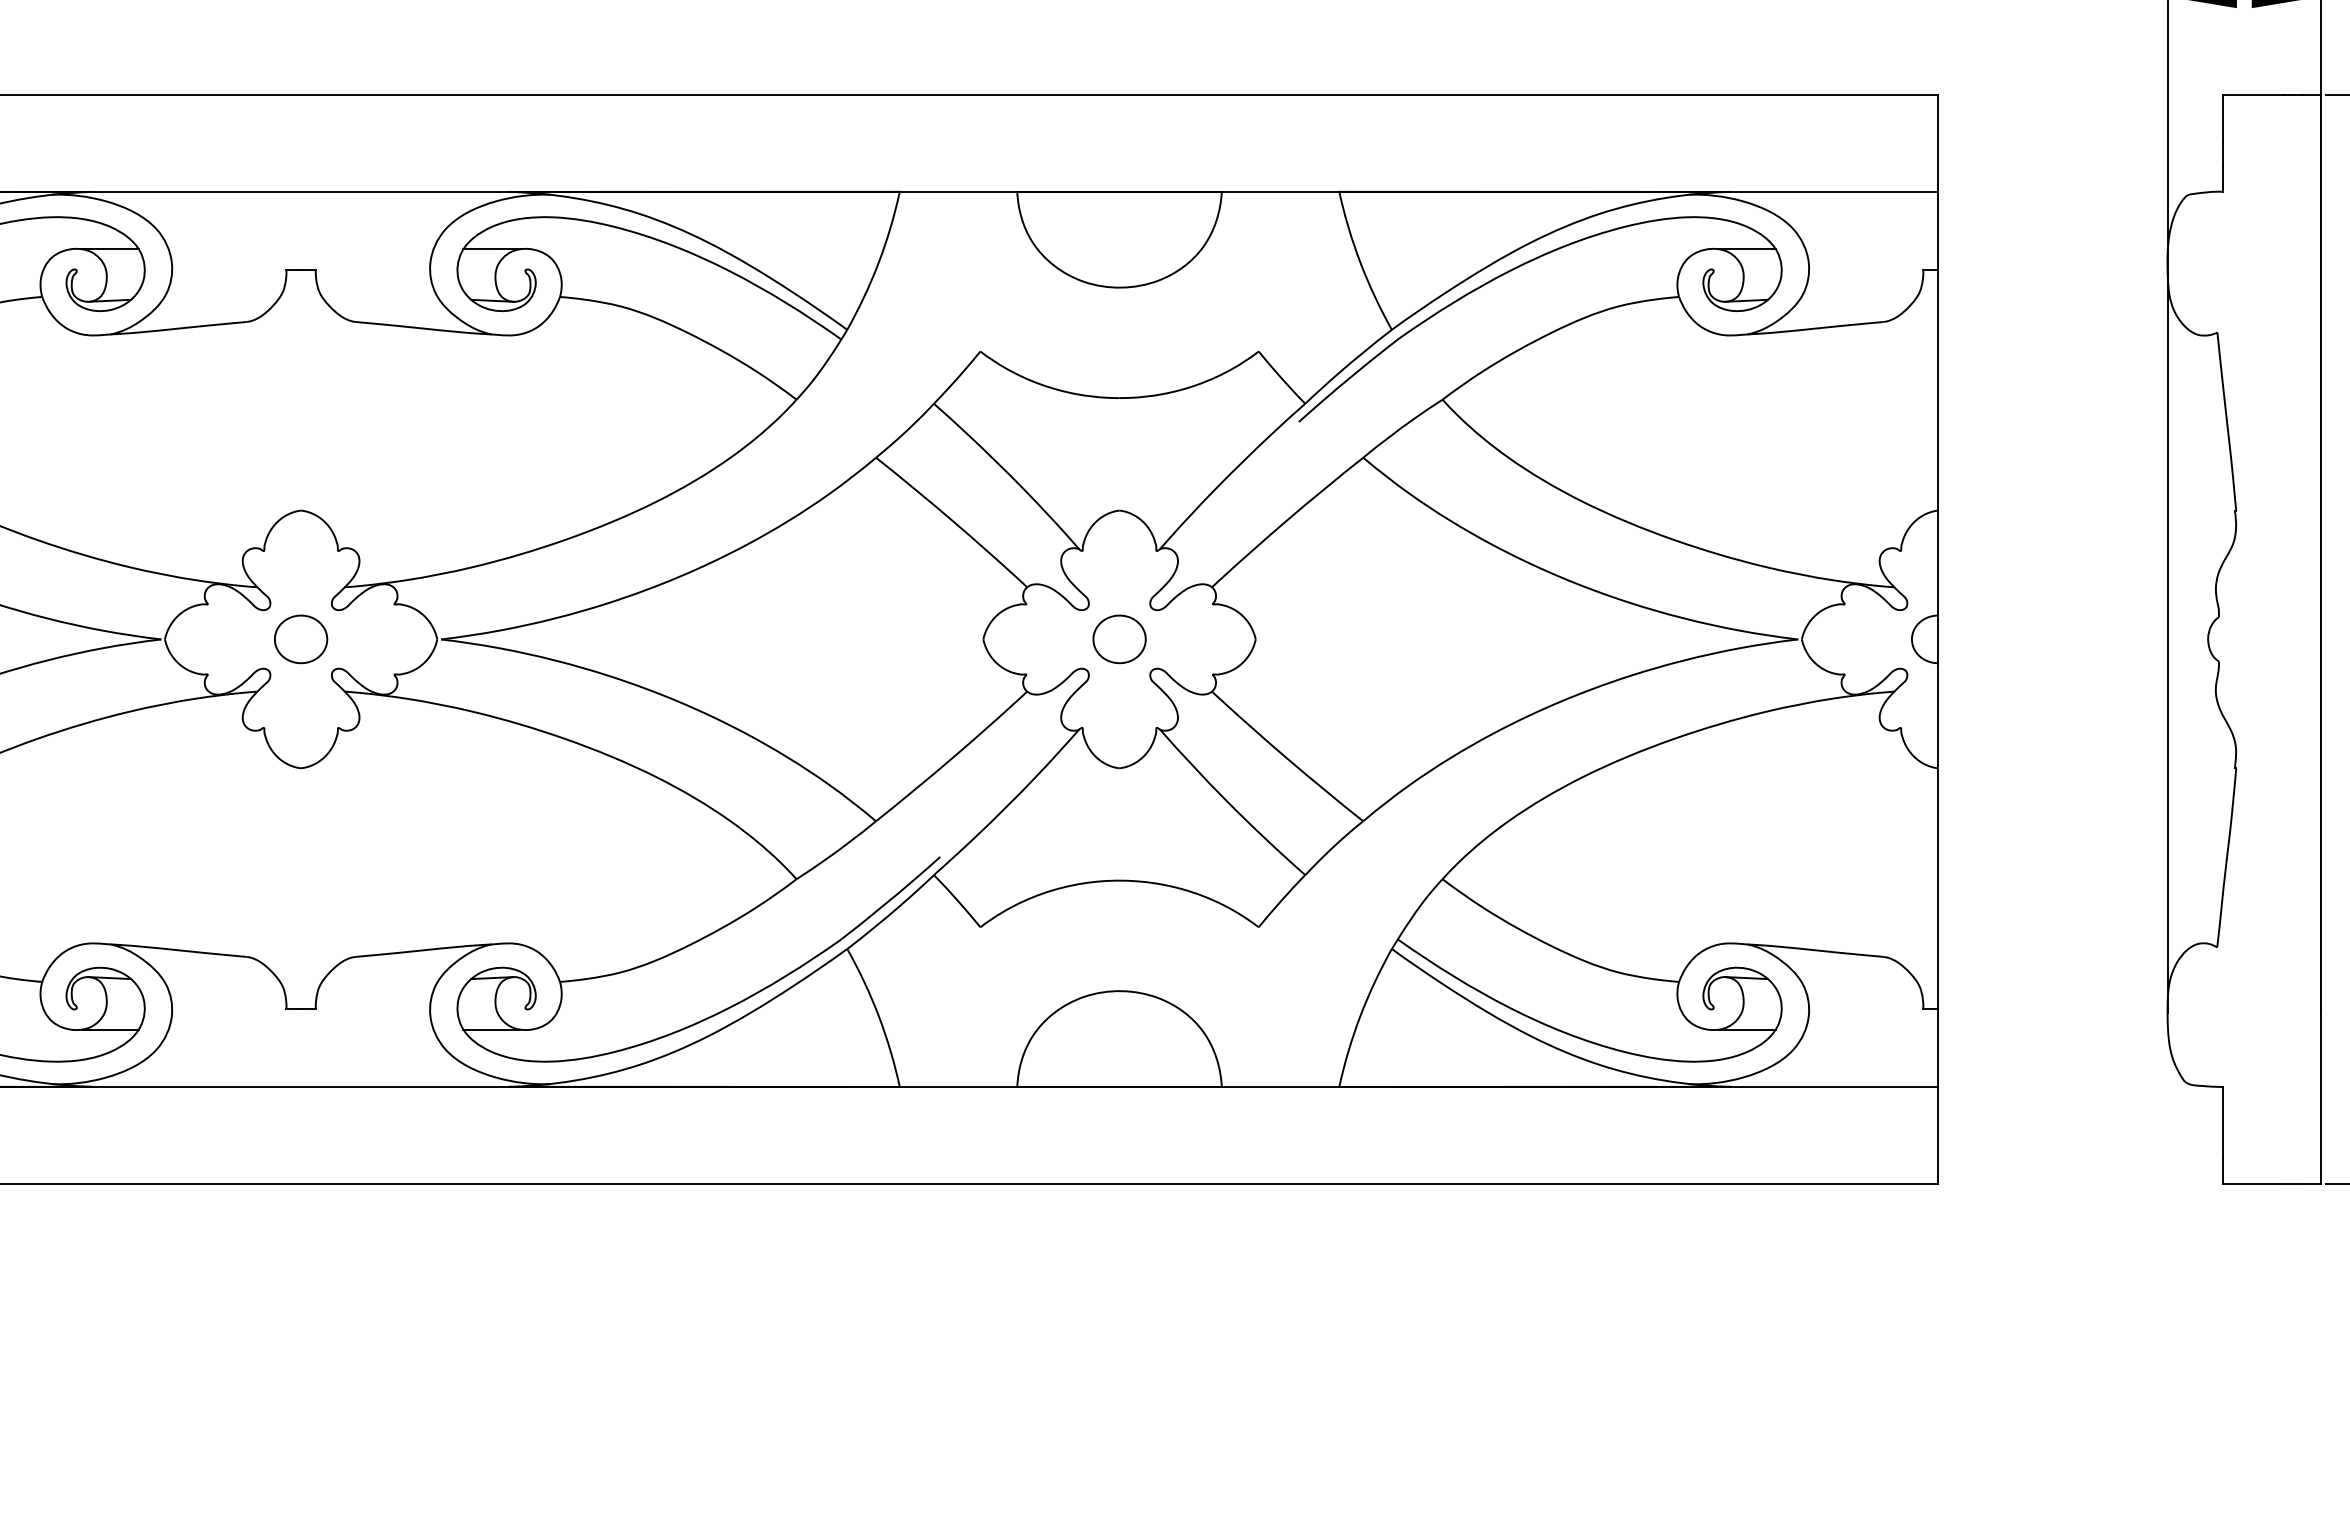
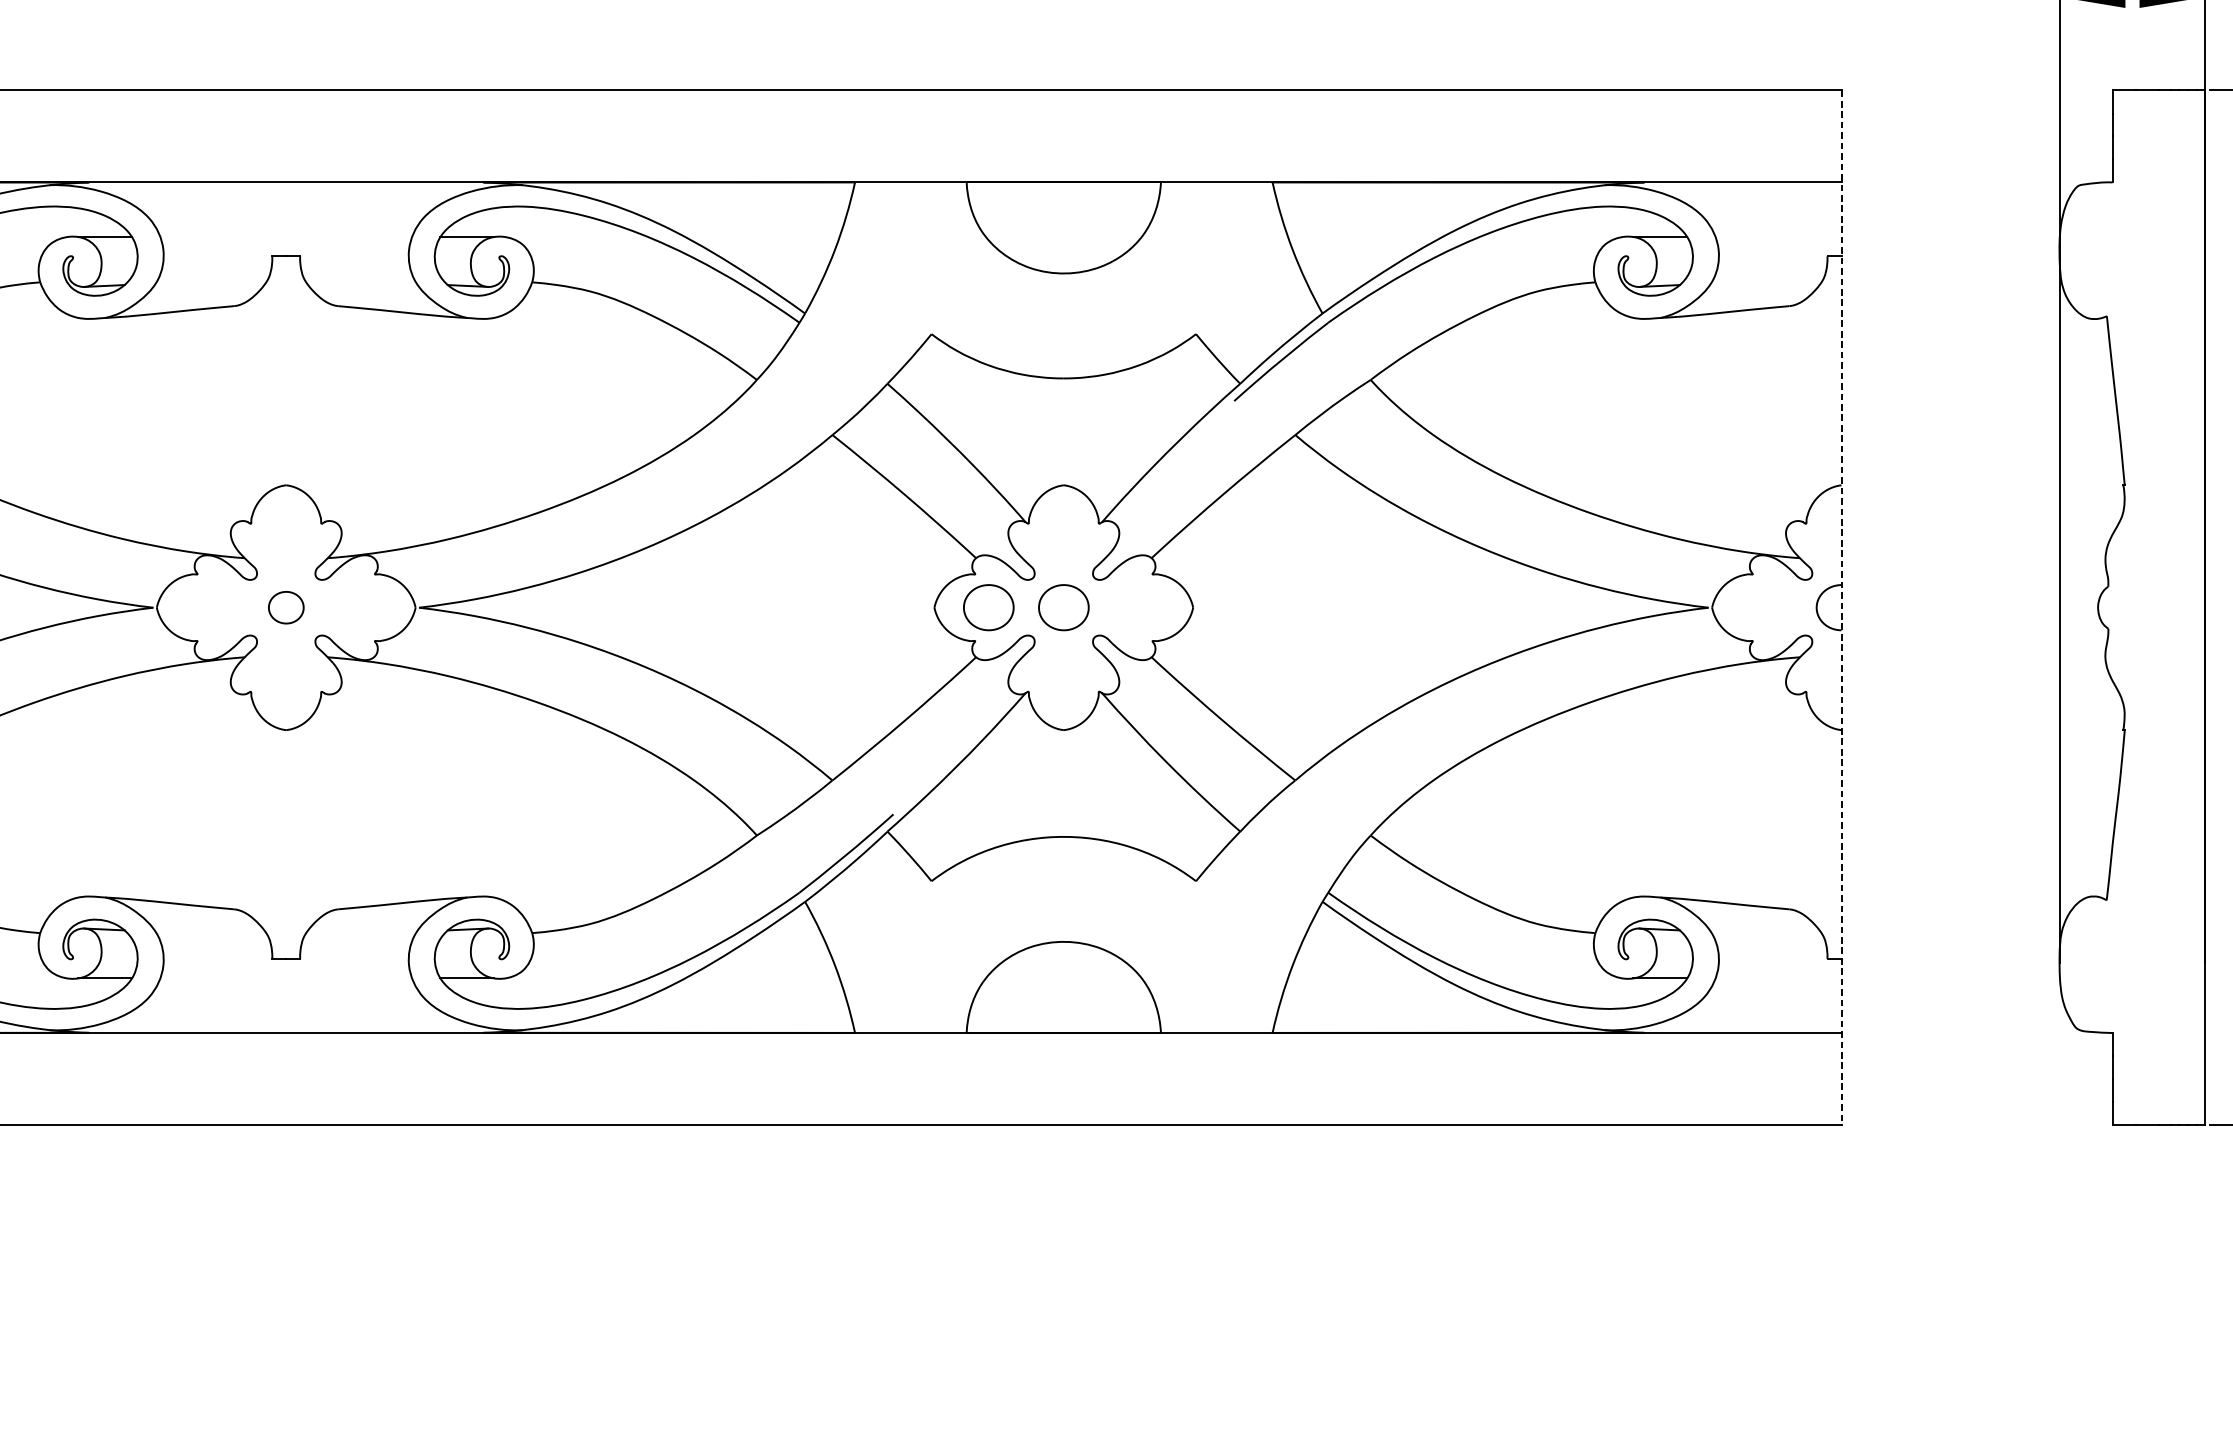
part: (301, 639) -> (286, 607), size x0.7
part: (1040, 639) -> (988, 607), added
line: (1938, 639) -> (1841, 607), solid -> dashed

